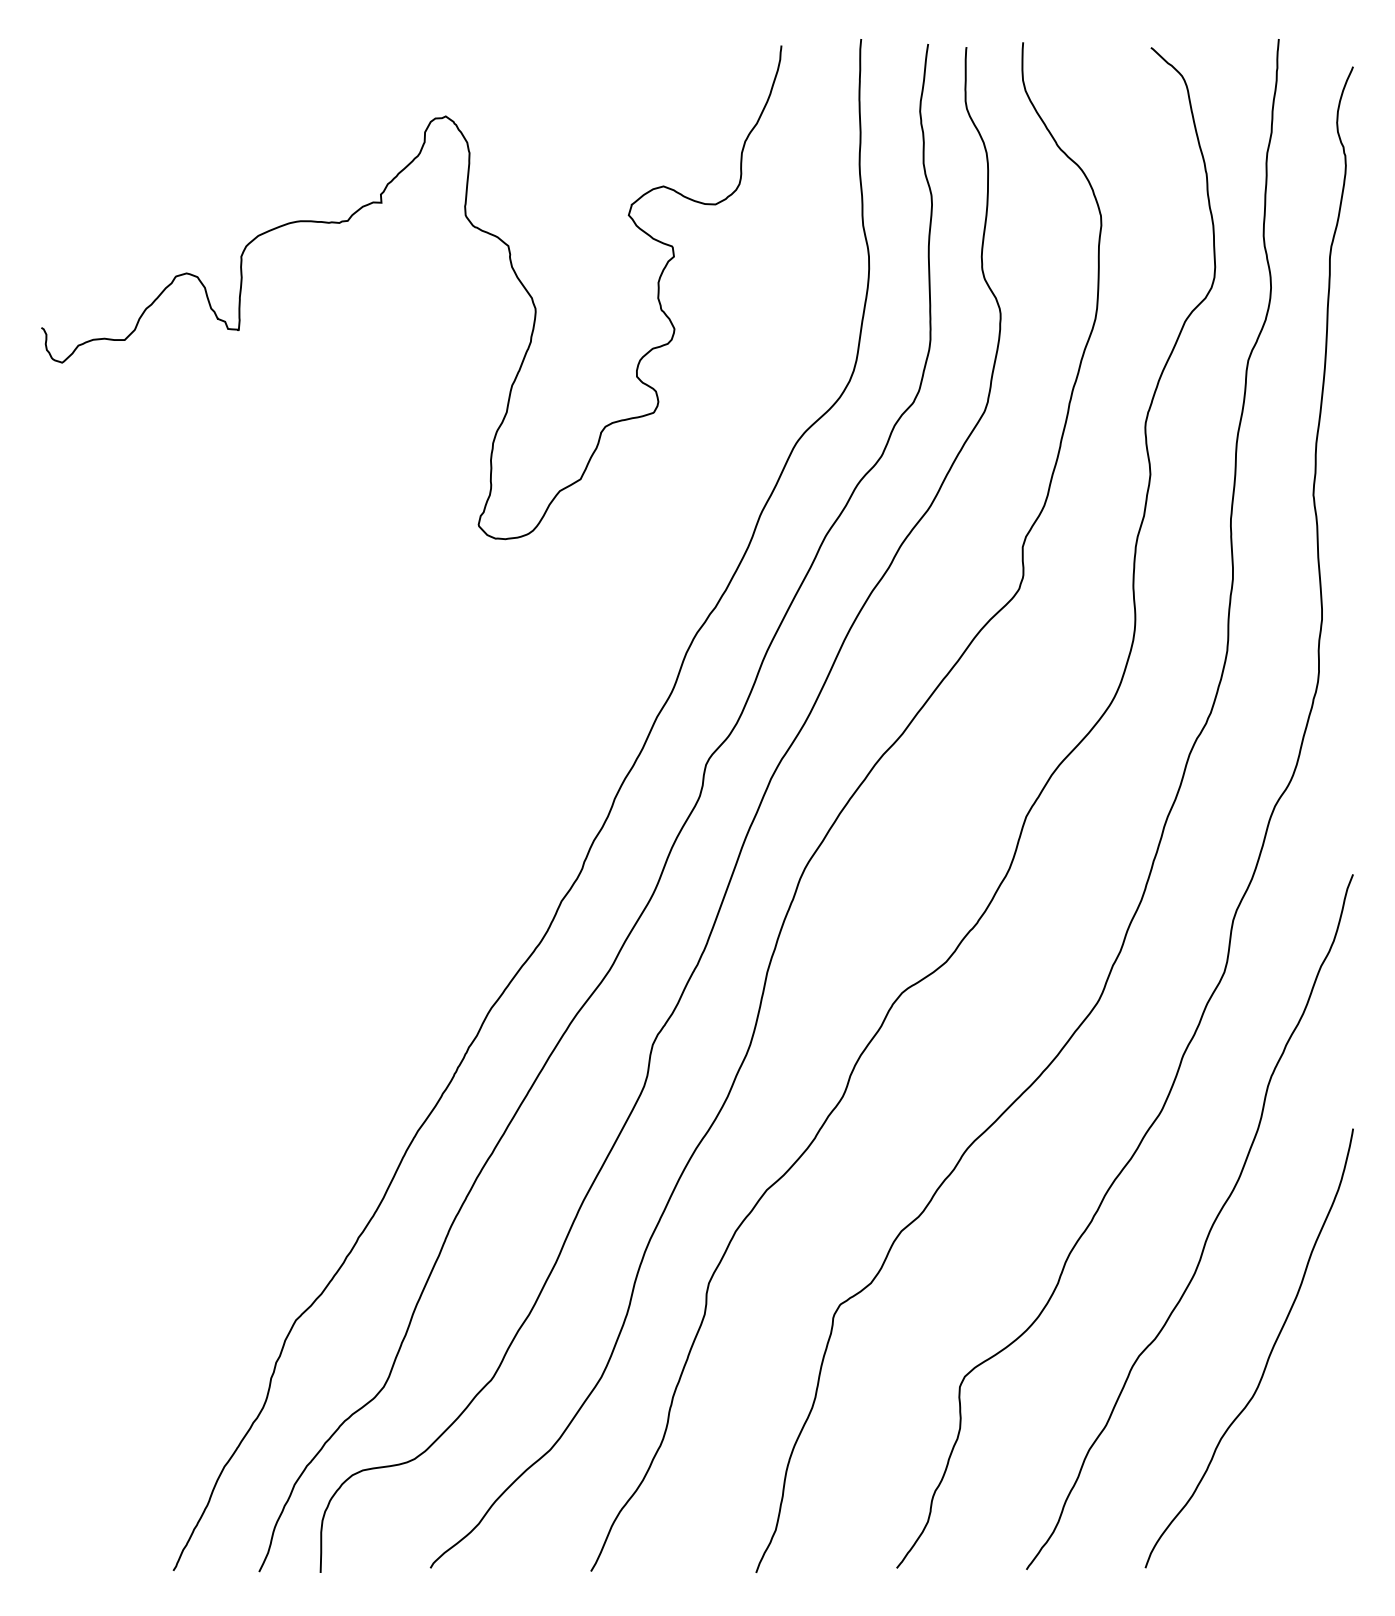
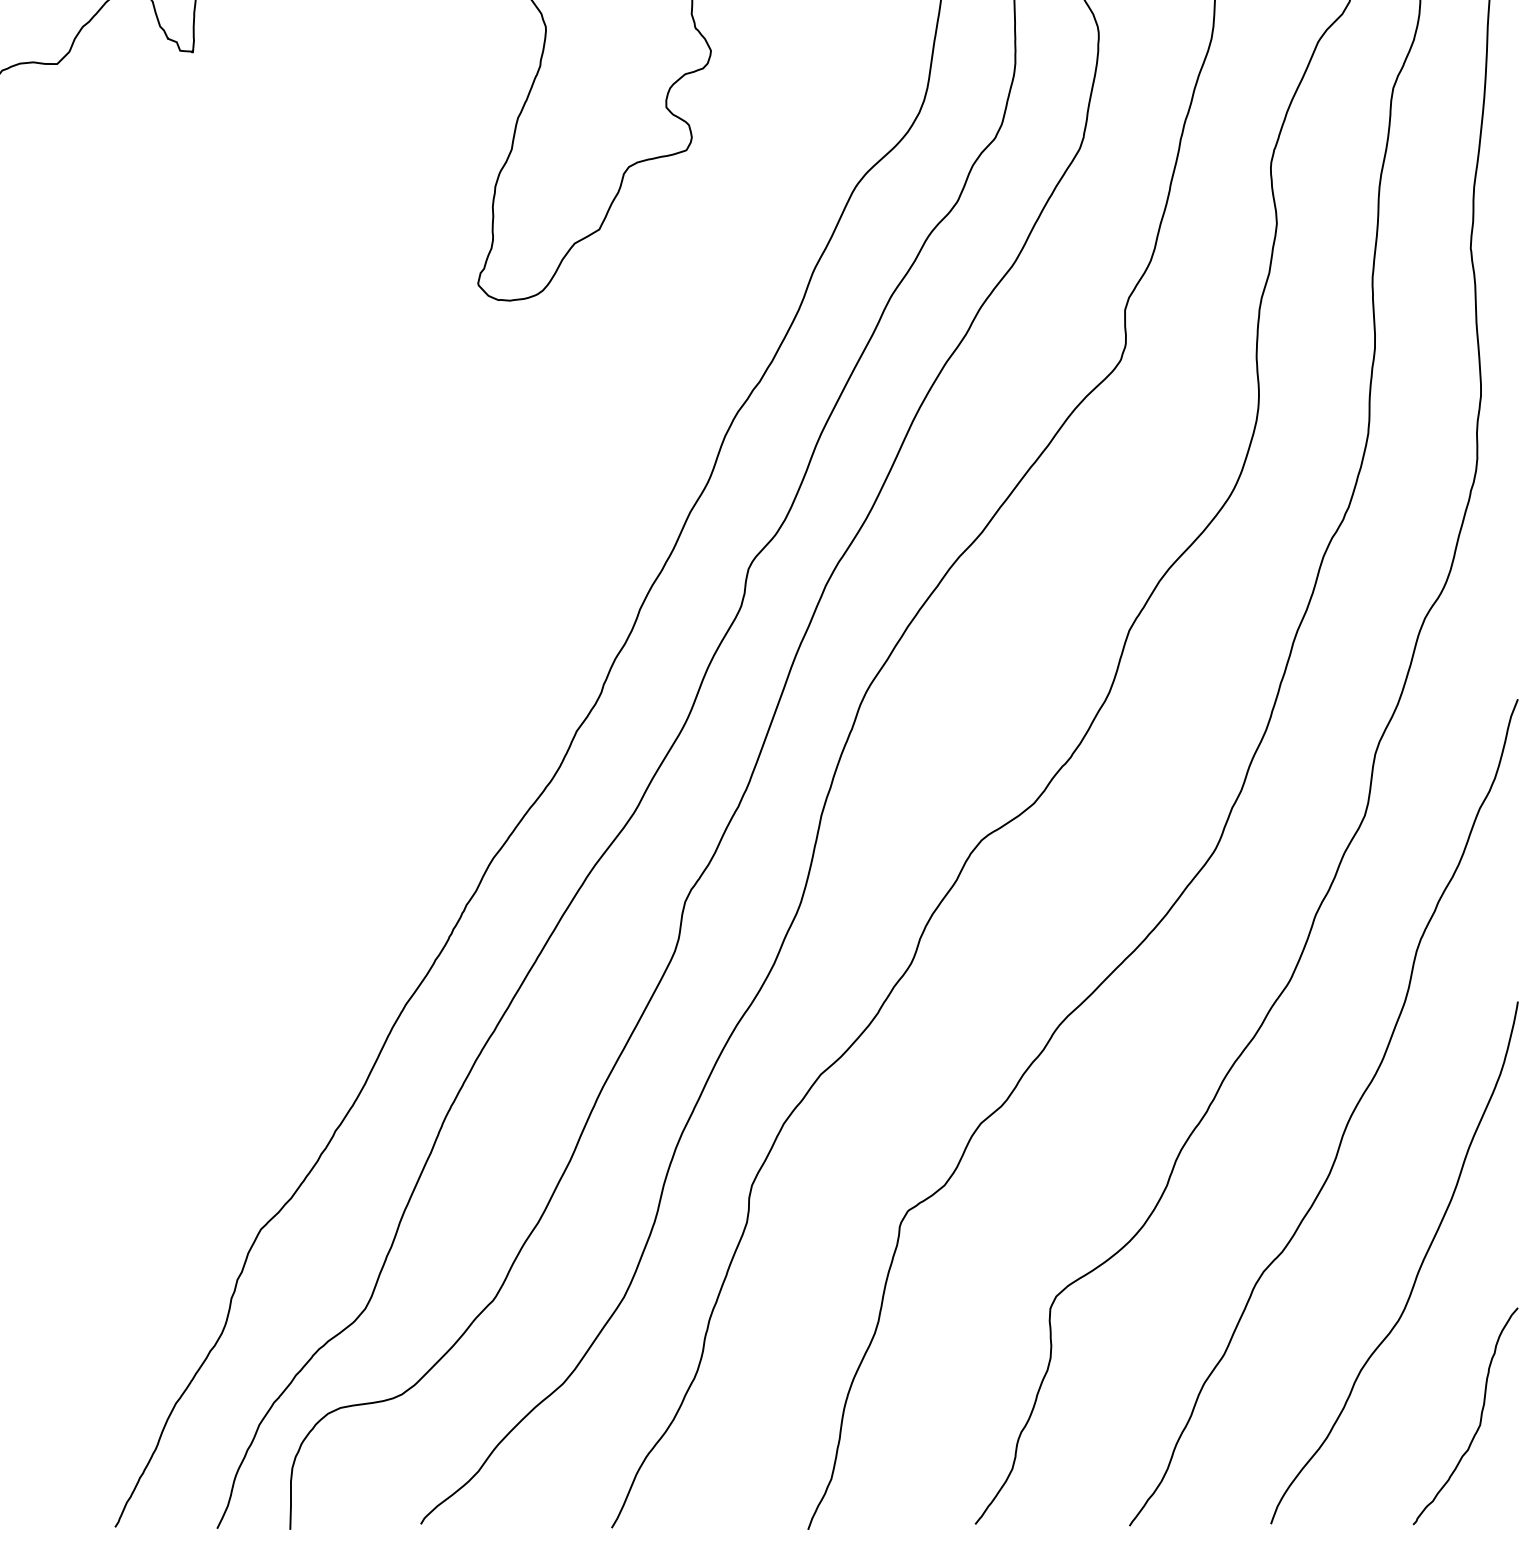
curve: (1321, 1477) -> (1480, 1416), added

